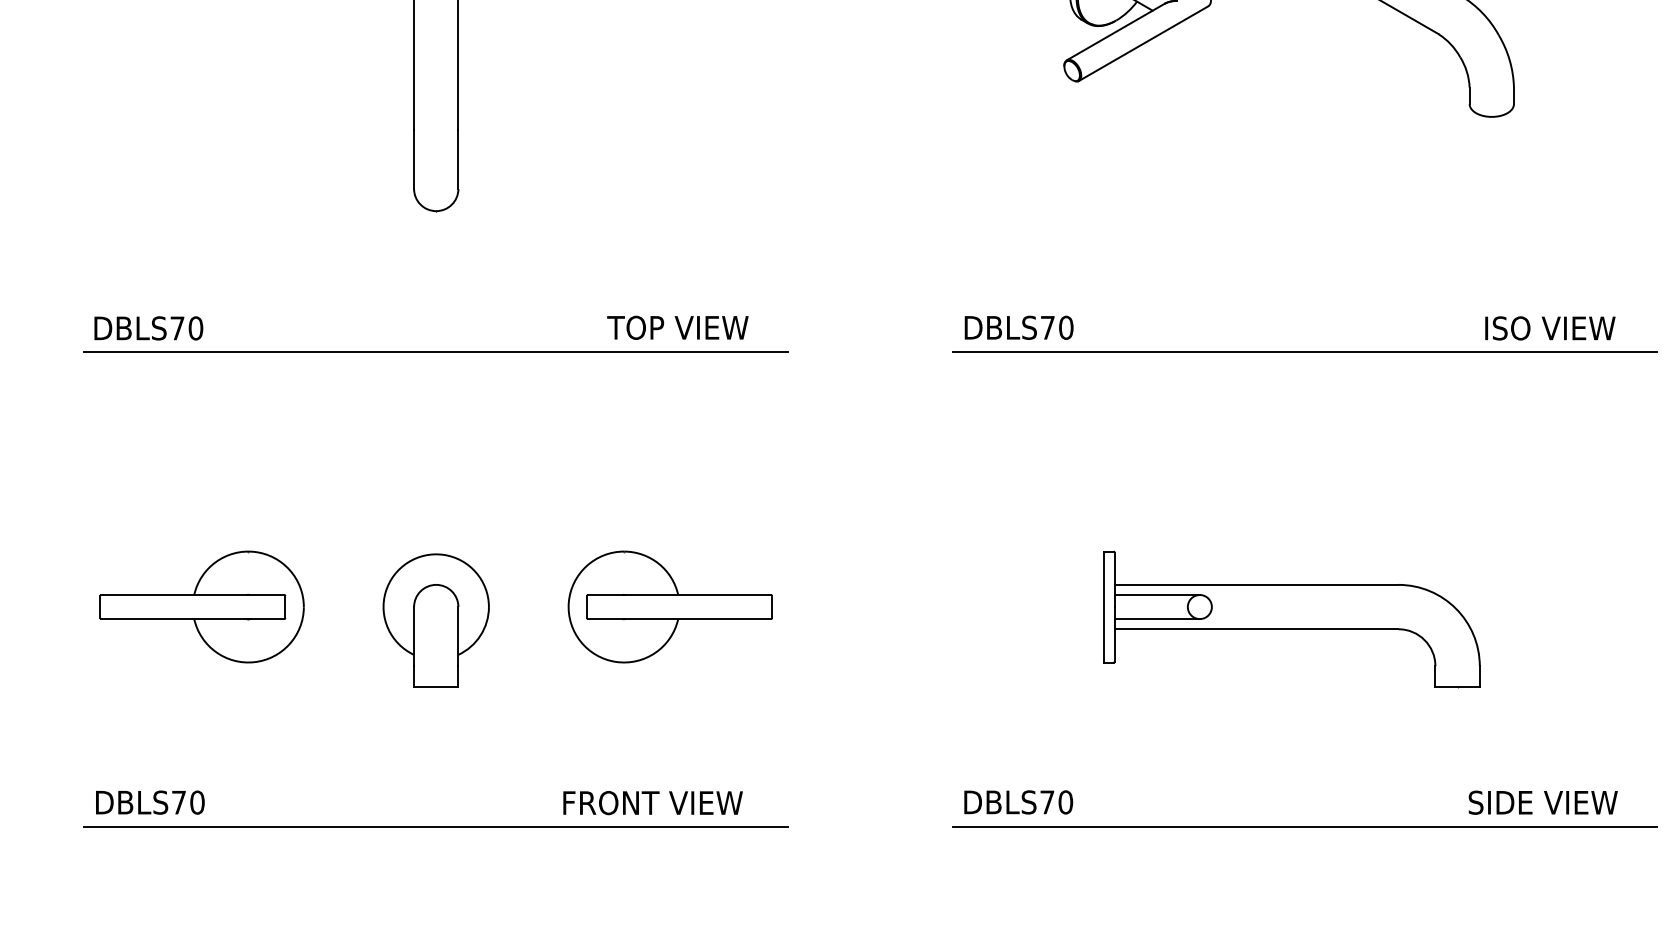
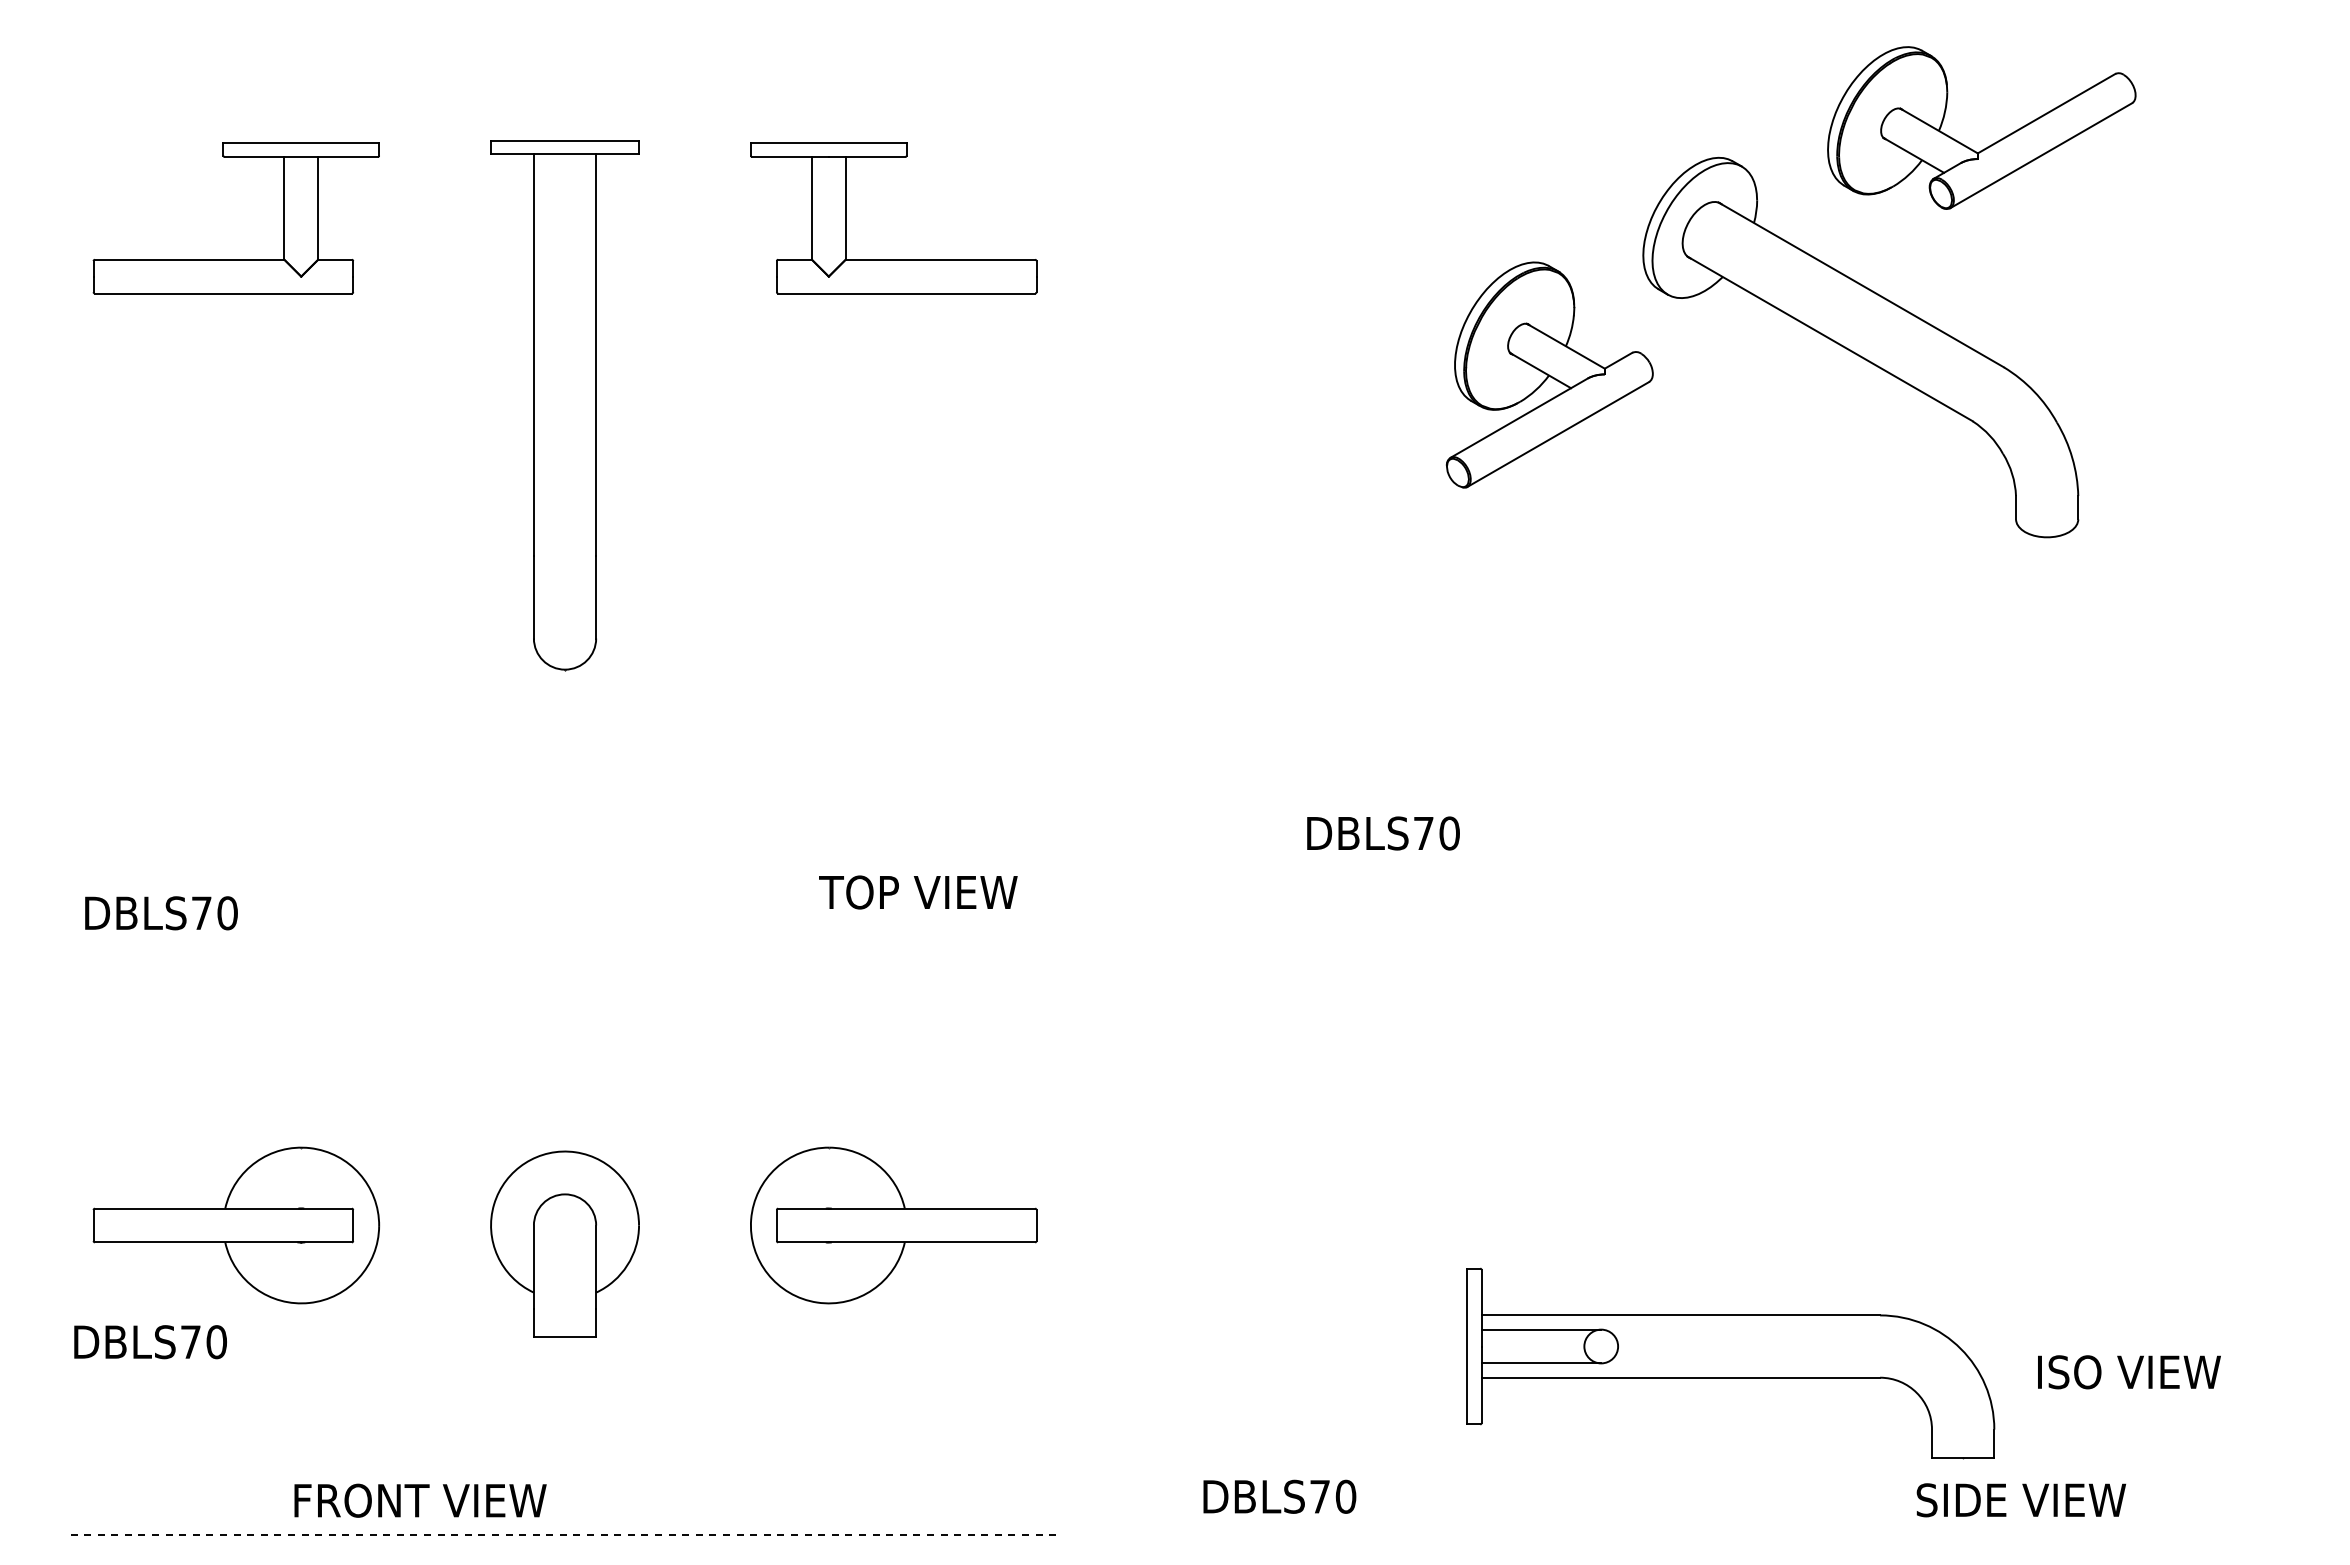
text: (678, 327) -> (918, 892), moved
text: (148, 328) -> (161, 913), moved
text: (1550, 328) -> (2129, 1372), moved
line: (435, 352) -> (564, 867), removed
line: (1304, 352) -> (1784, 867), removed
part: (1291, 619) -> (1730, 1363), moved
text: (150, 802) -> (150, 1342), moved
text: (653, 802) -> (420, 1500), moved
text: (1018, 802) -> (1279, 1496), moved
text: (1543, 802) -> (2021, 1500), moved
line: (436, 827) -> (565, 1534), solid -> dashed
line: (1304, 827) -> (1784, 1534), removed

